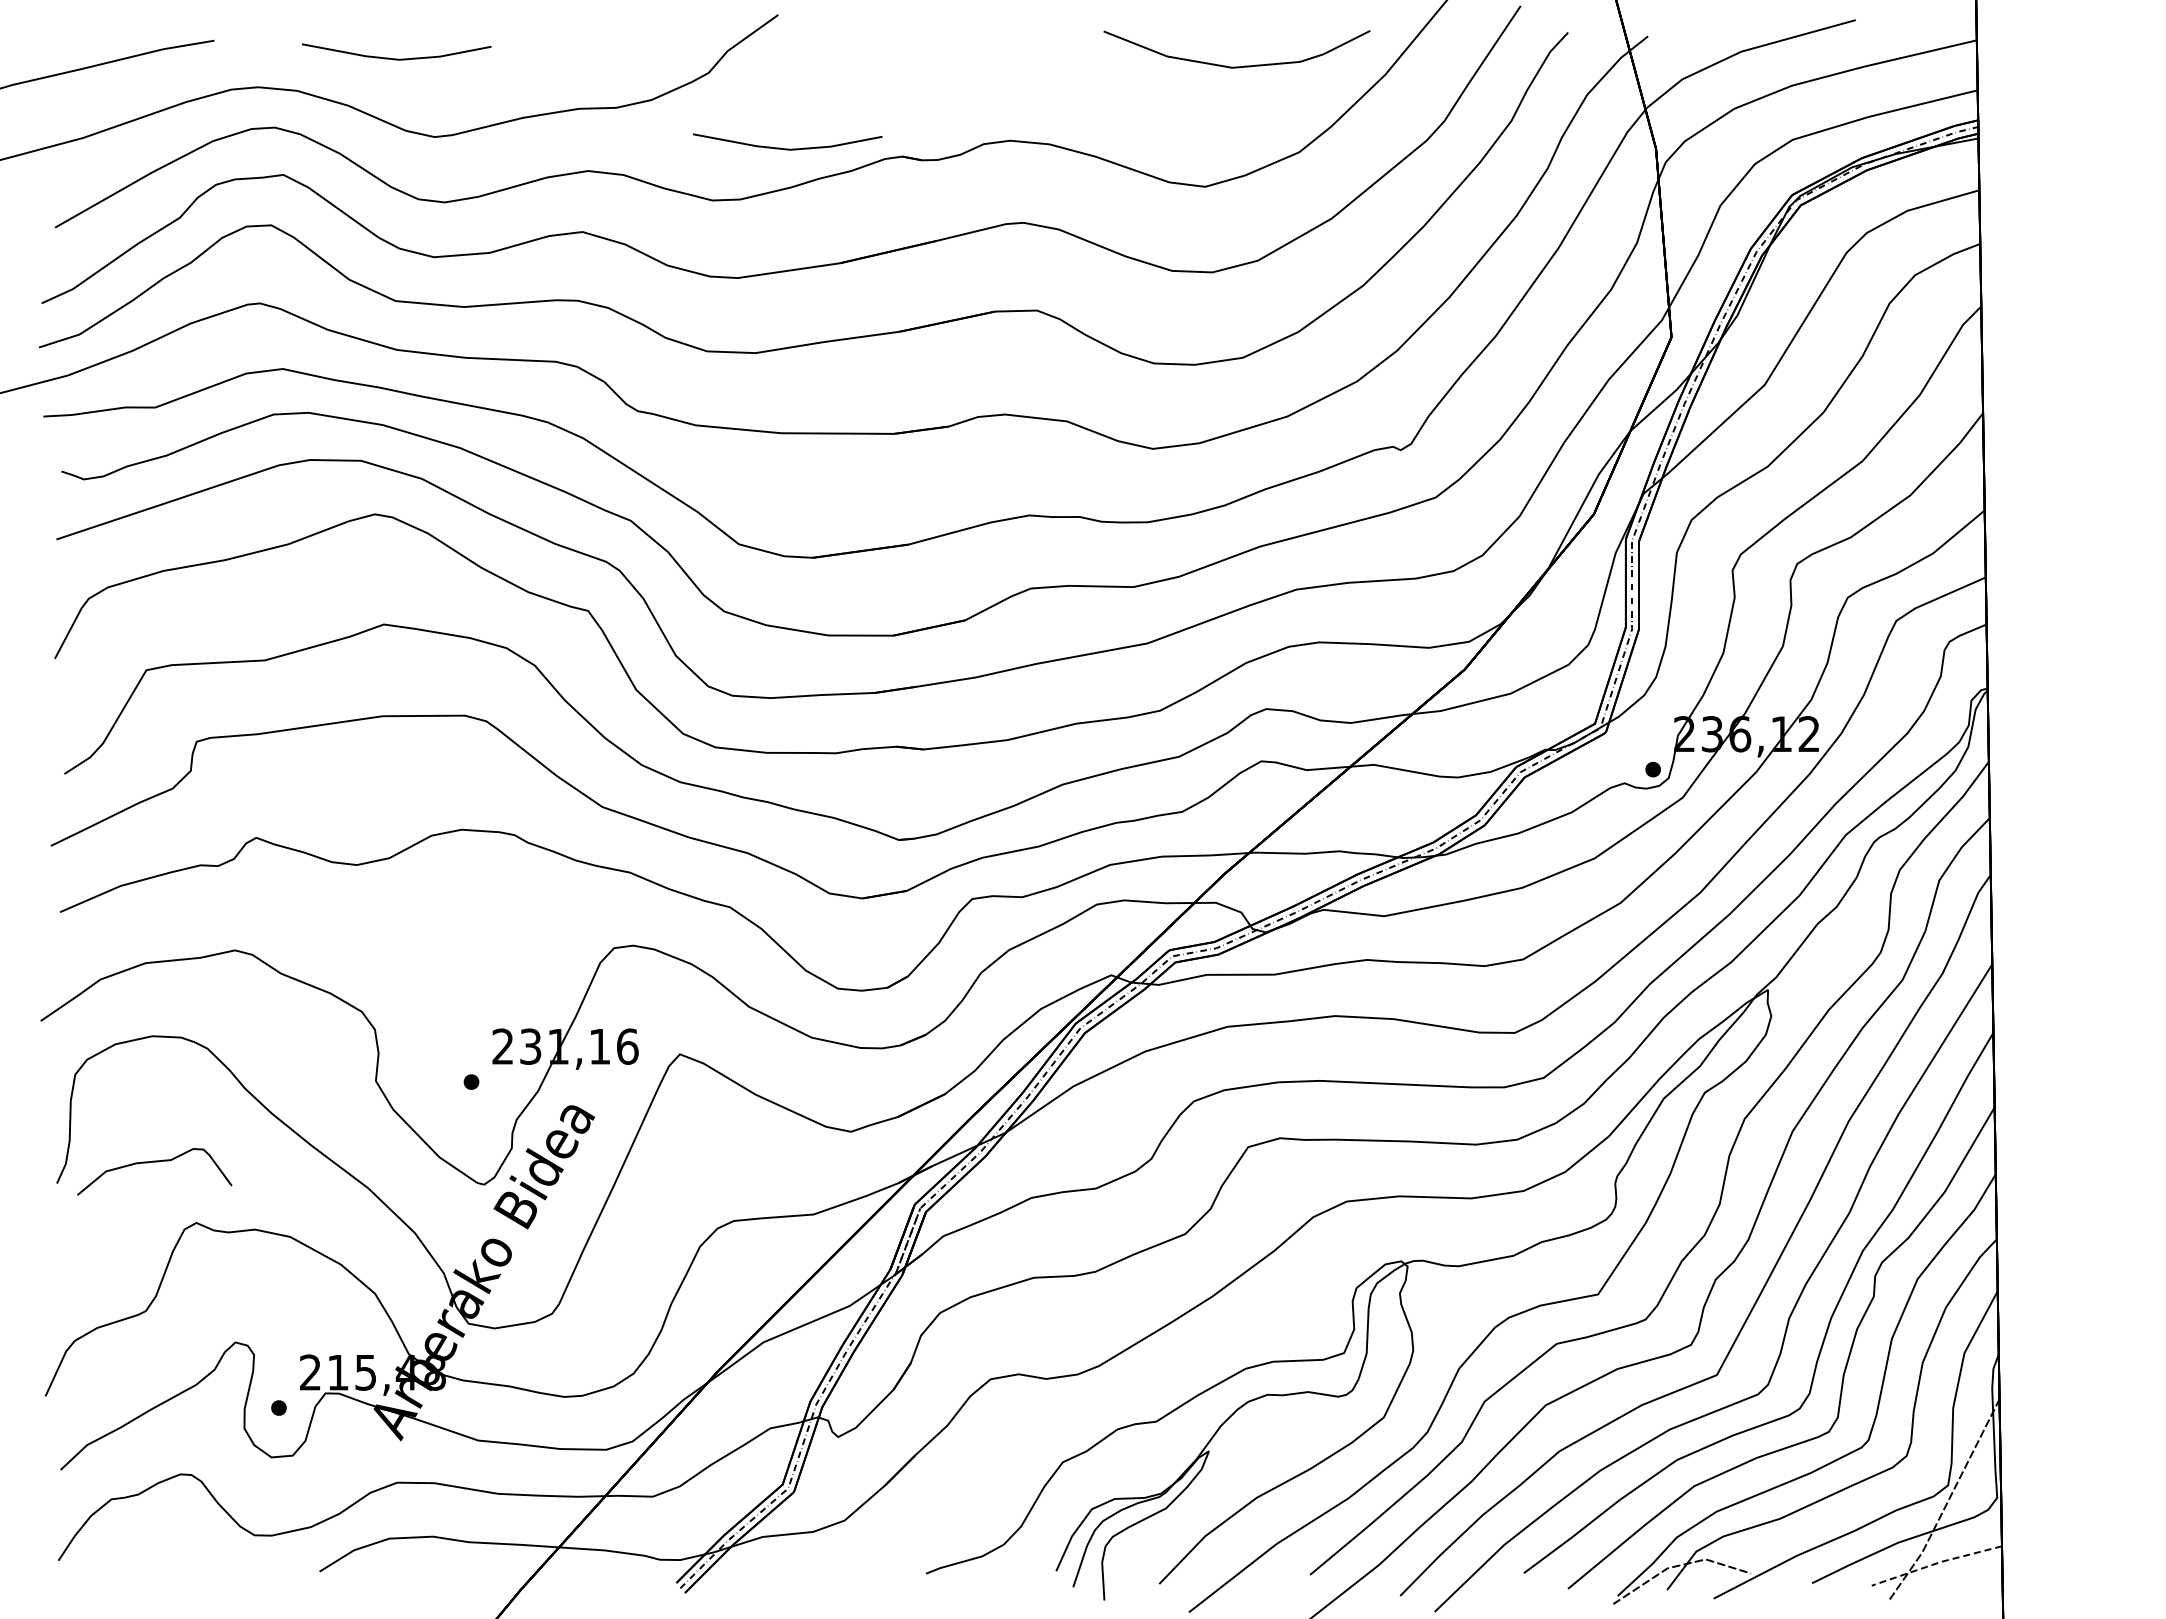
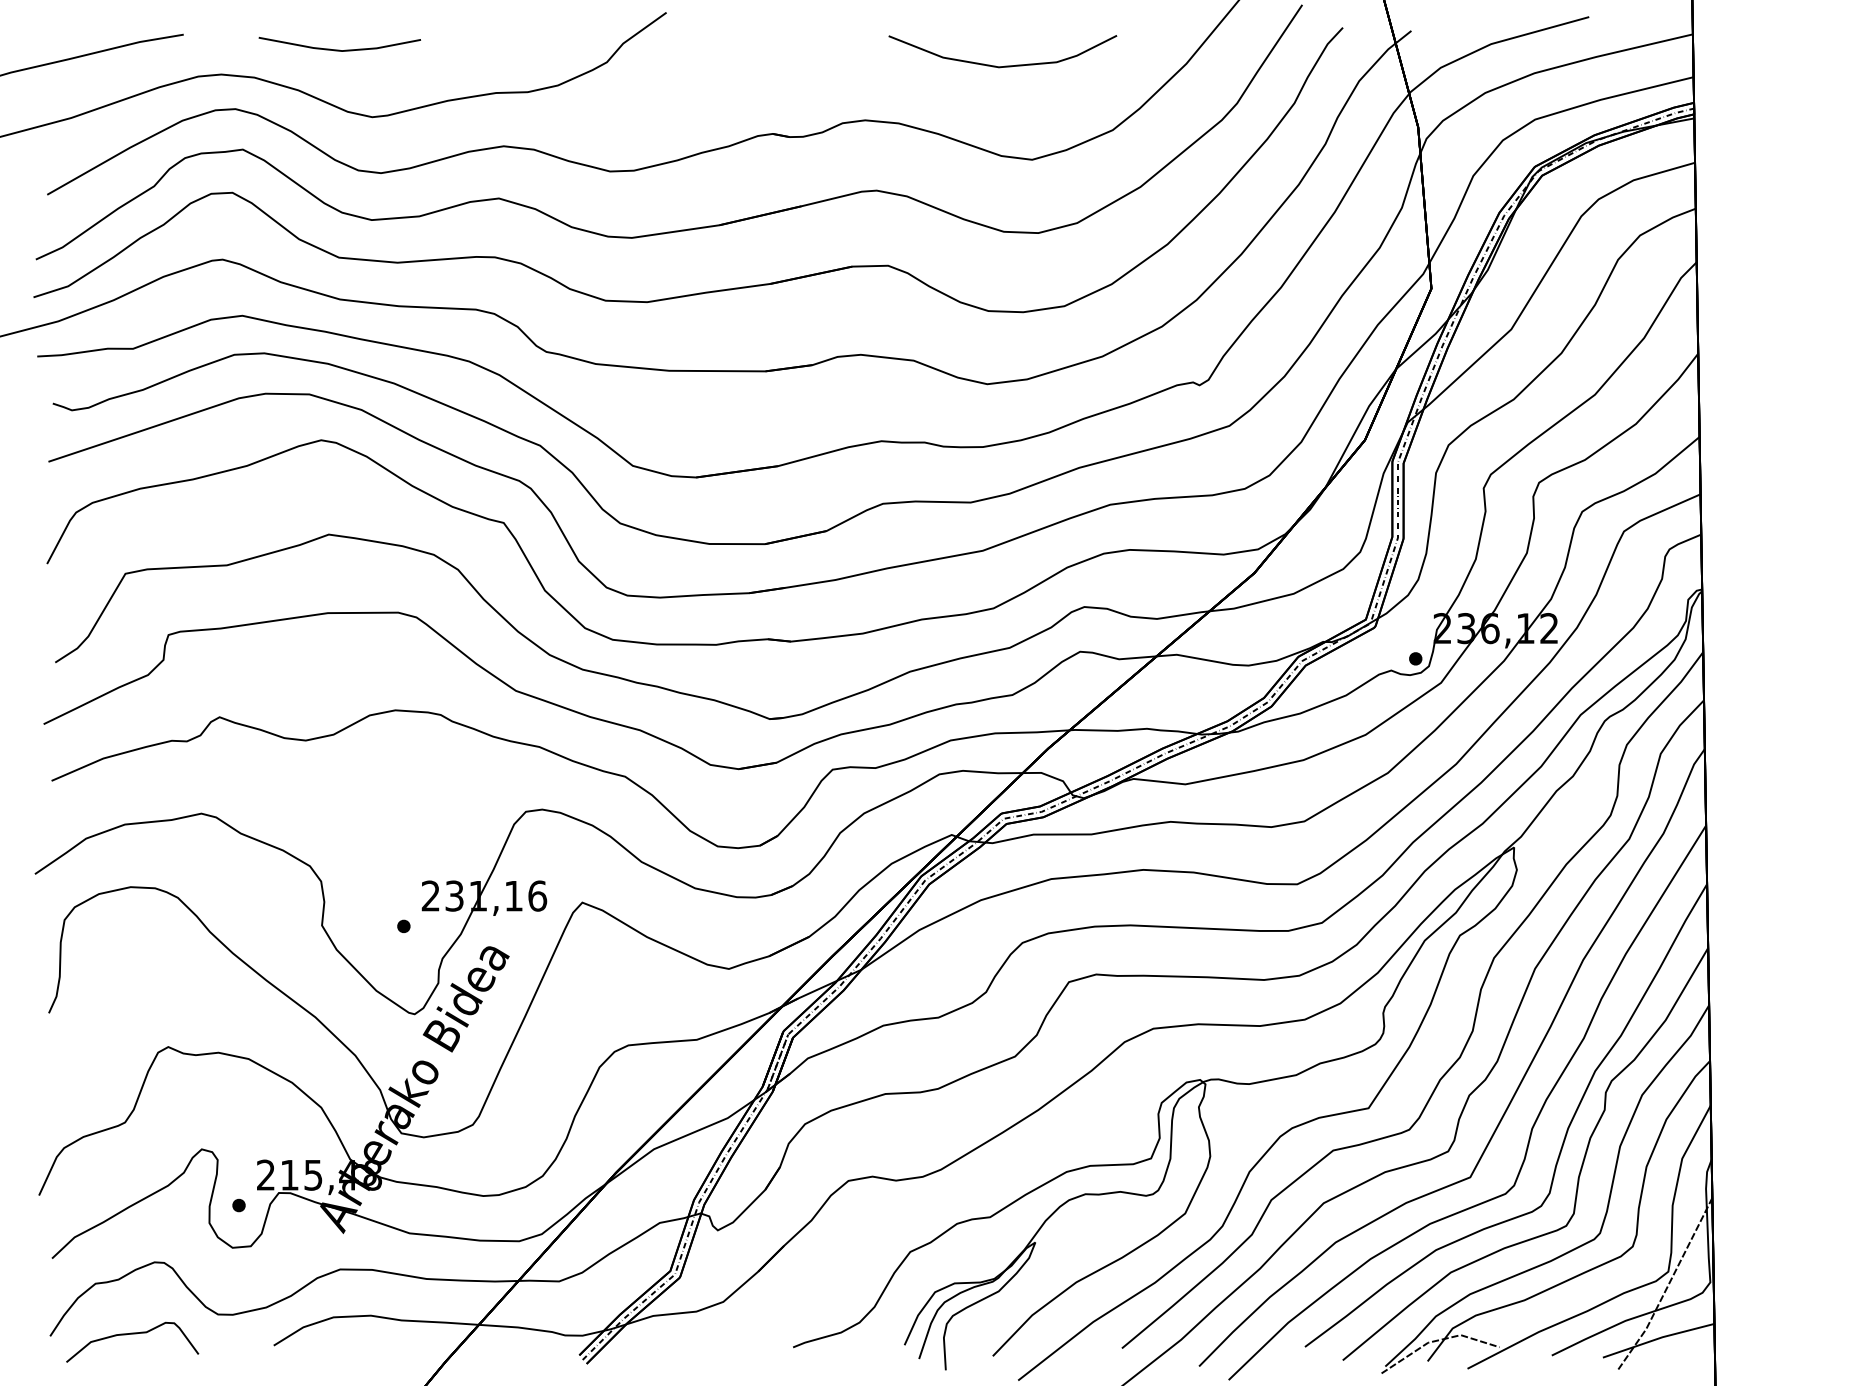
curve: (1236, 66) -> (1002, 66), moved
line: (787, 148) -> (674, 126), removed
curve: (154, 1162) -> (132, 1334), moved
line: (1936, 1563) -> (1658, 1338), dashed -> solid

